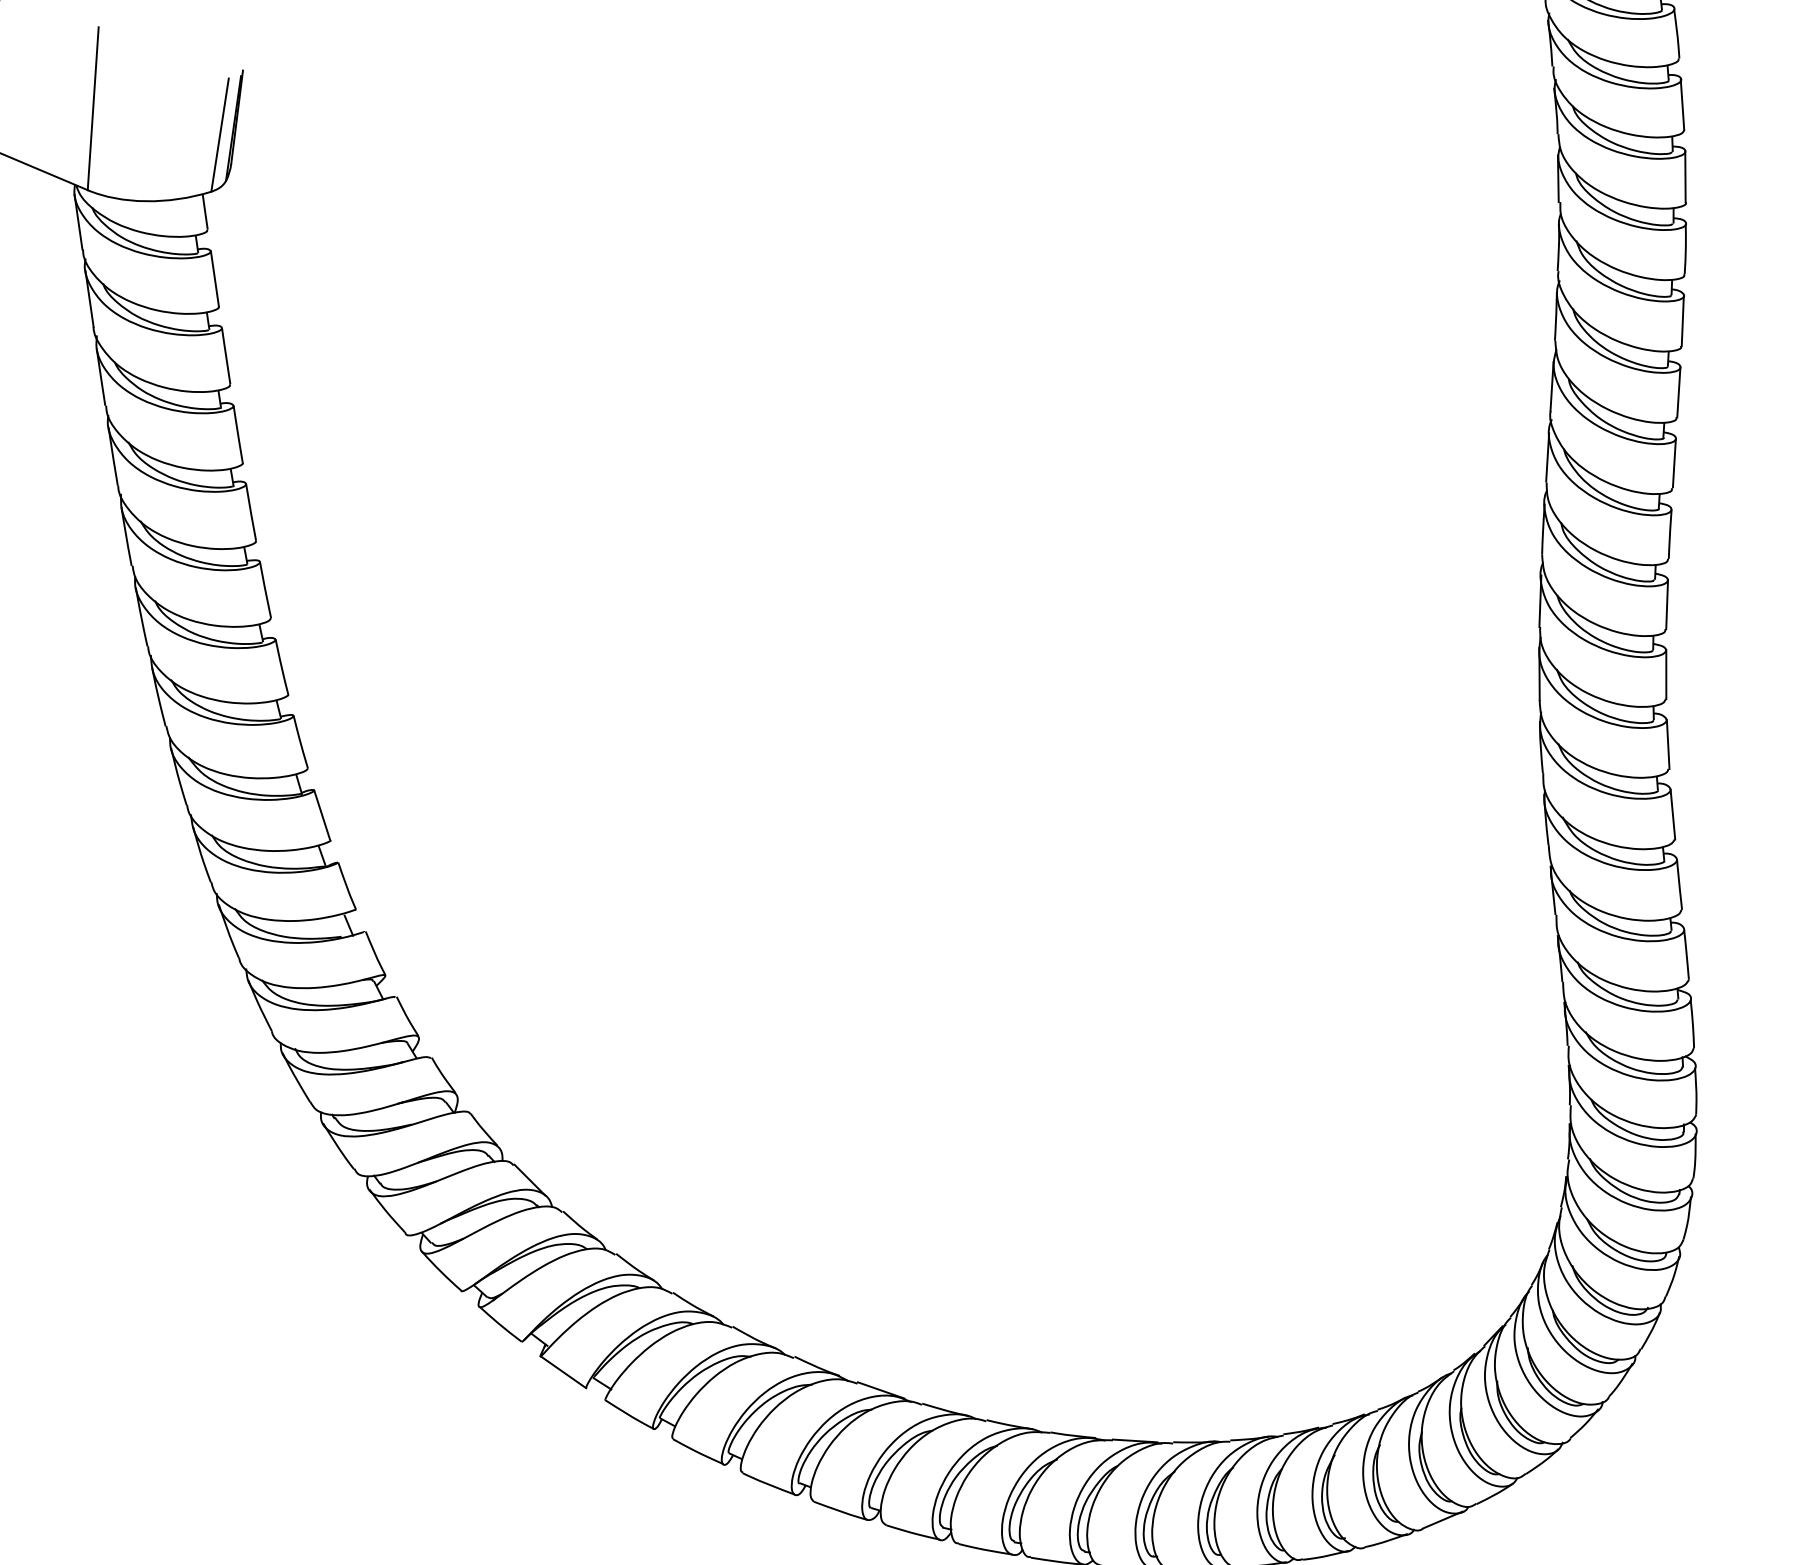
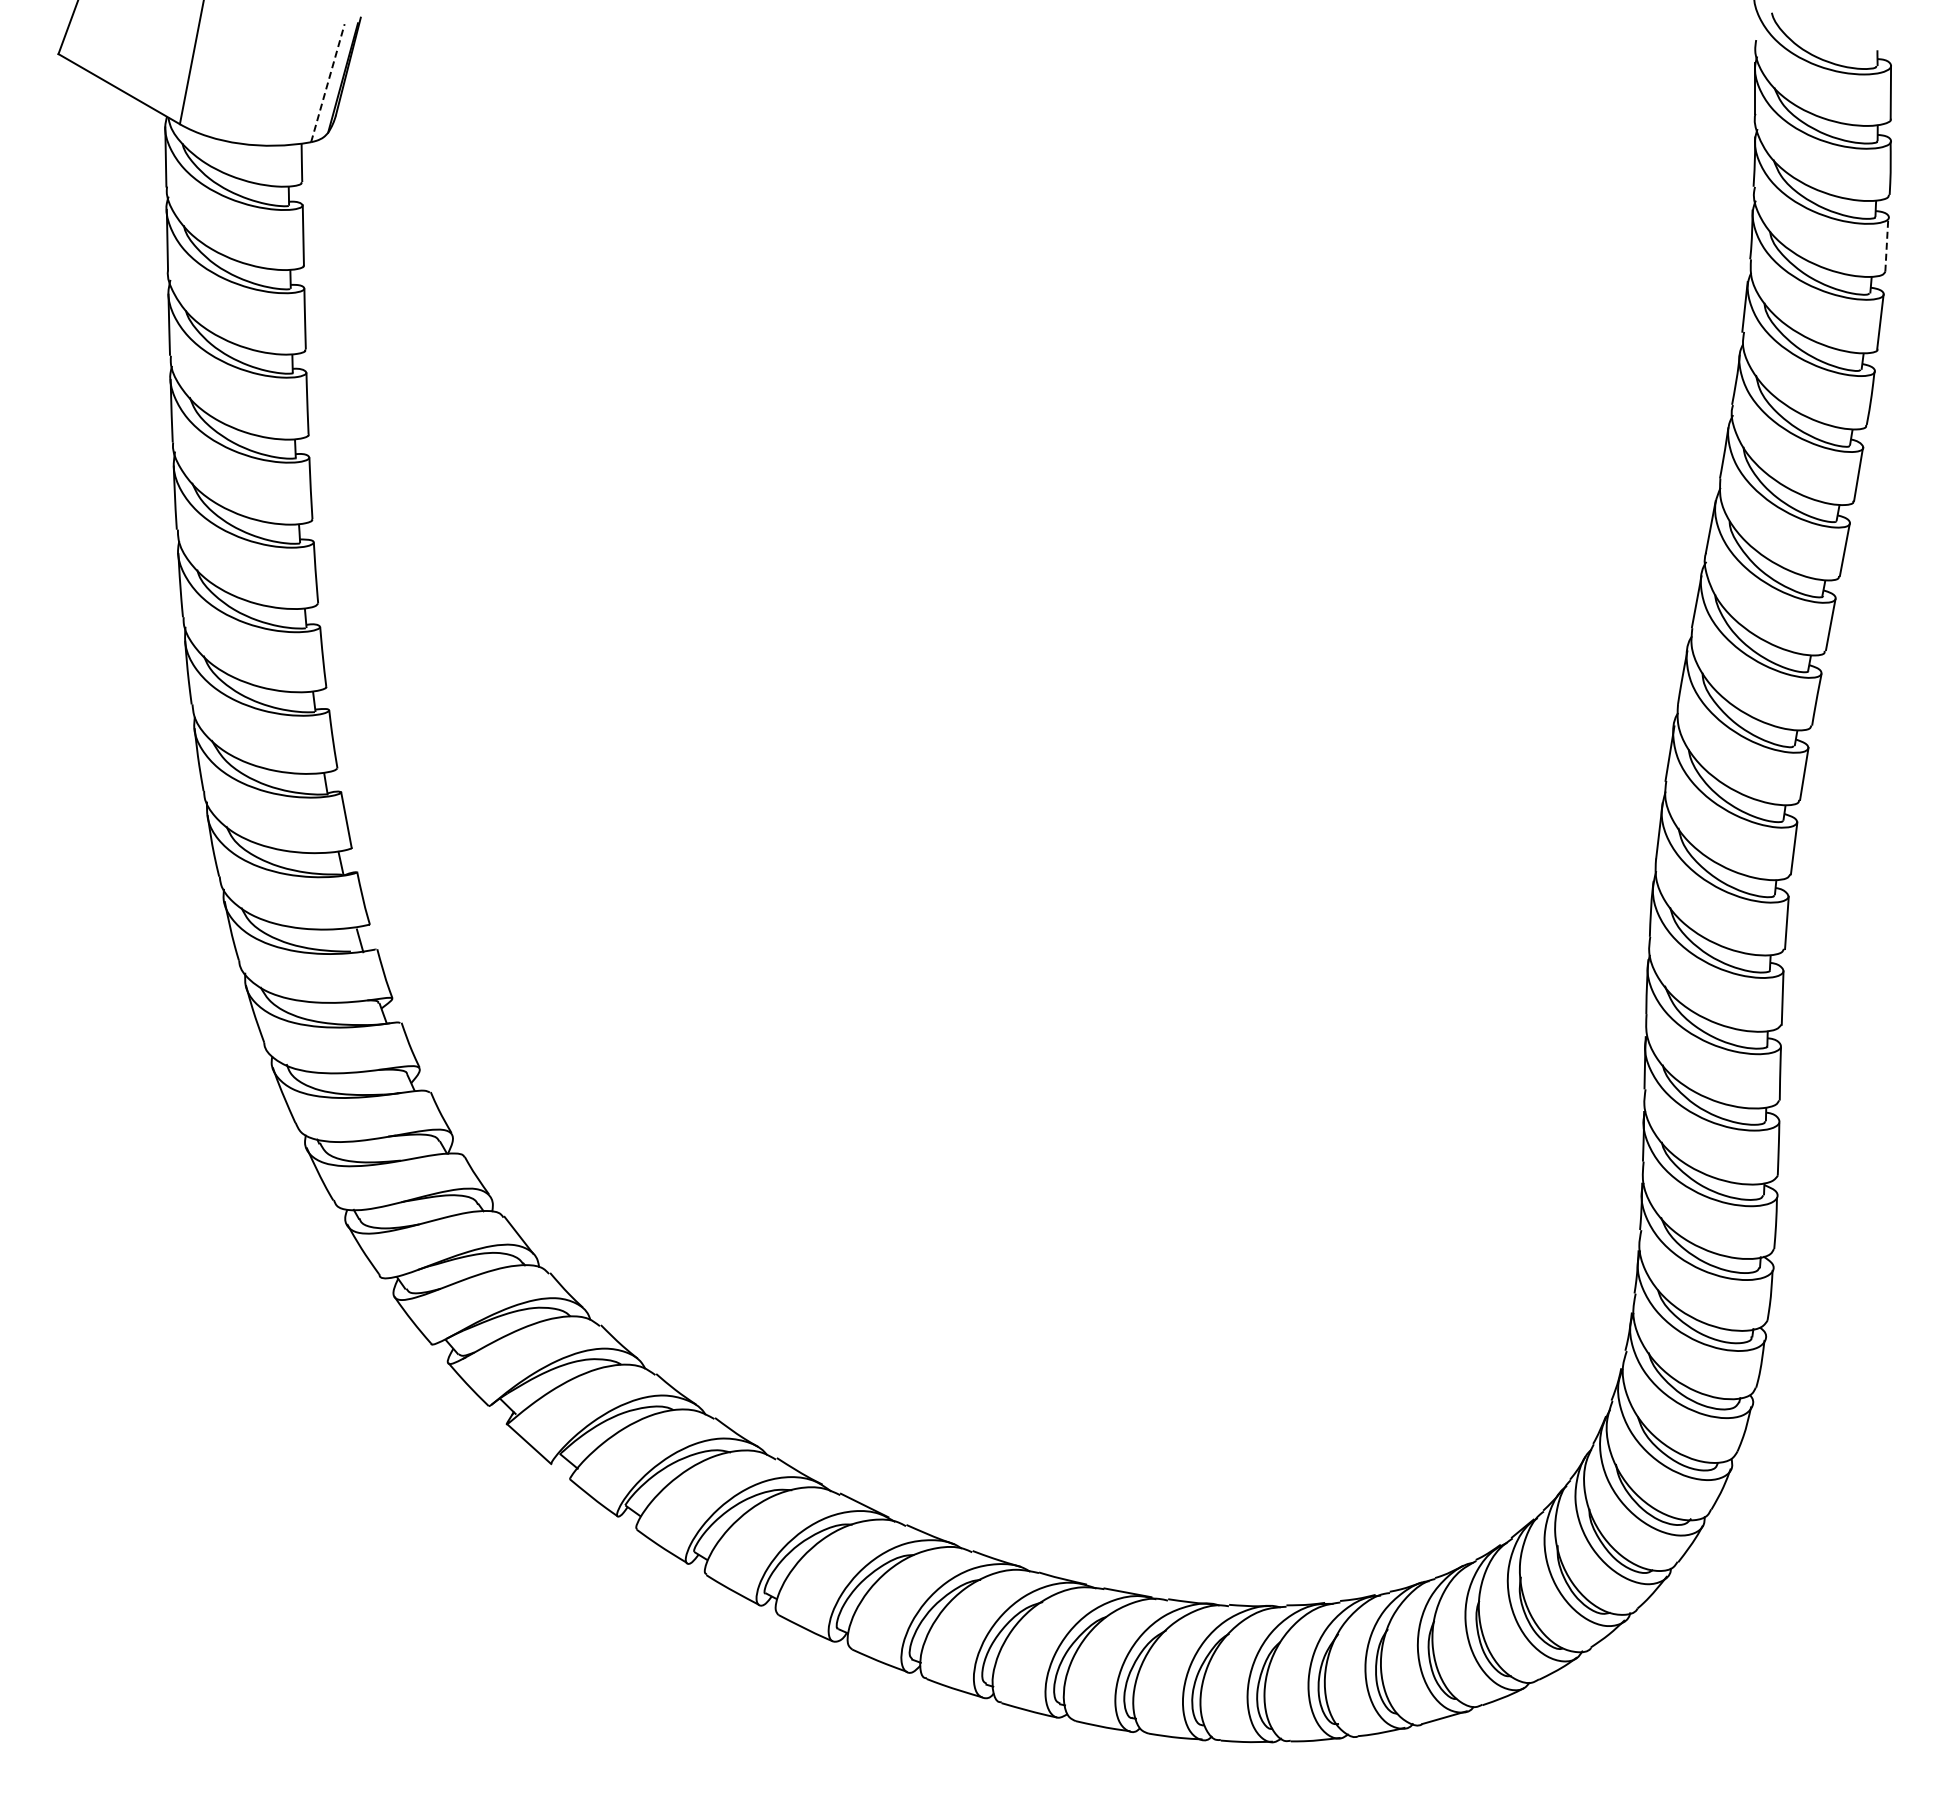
line: (1682, 104) -> (1886, 244), solid -> dashed
line: (220, 134) -> (328, 82), solid -> dashed

